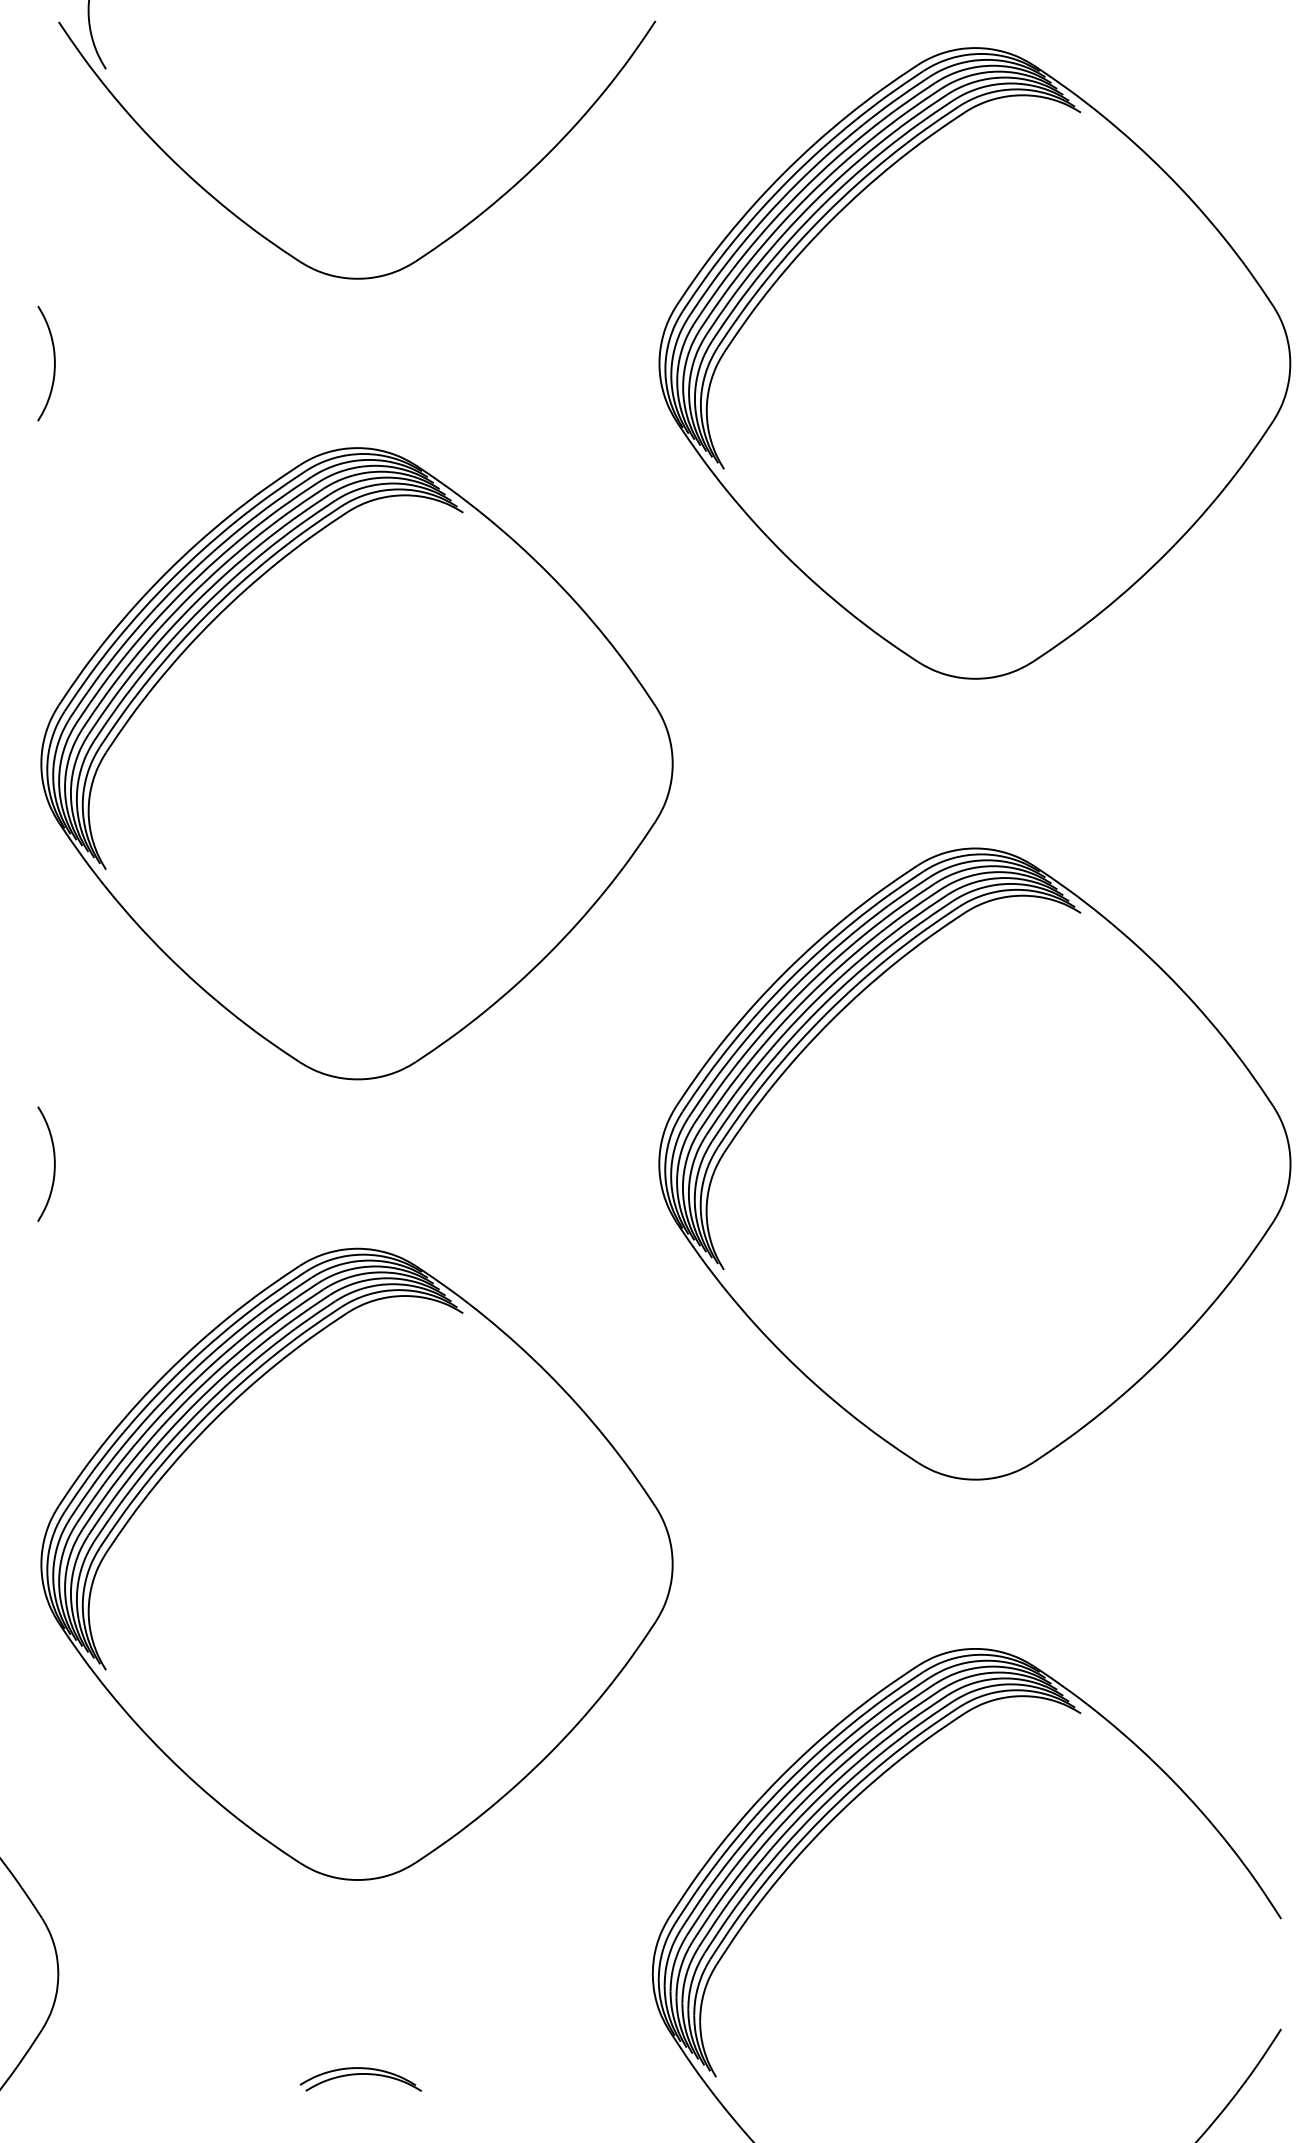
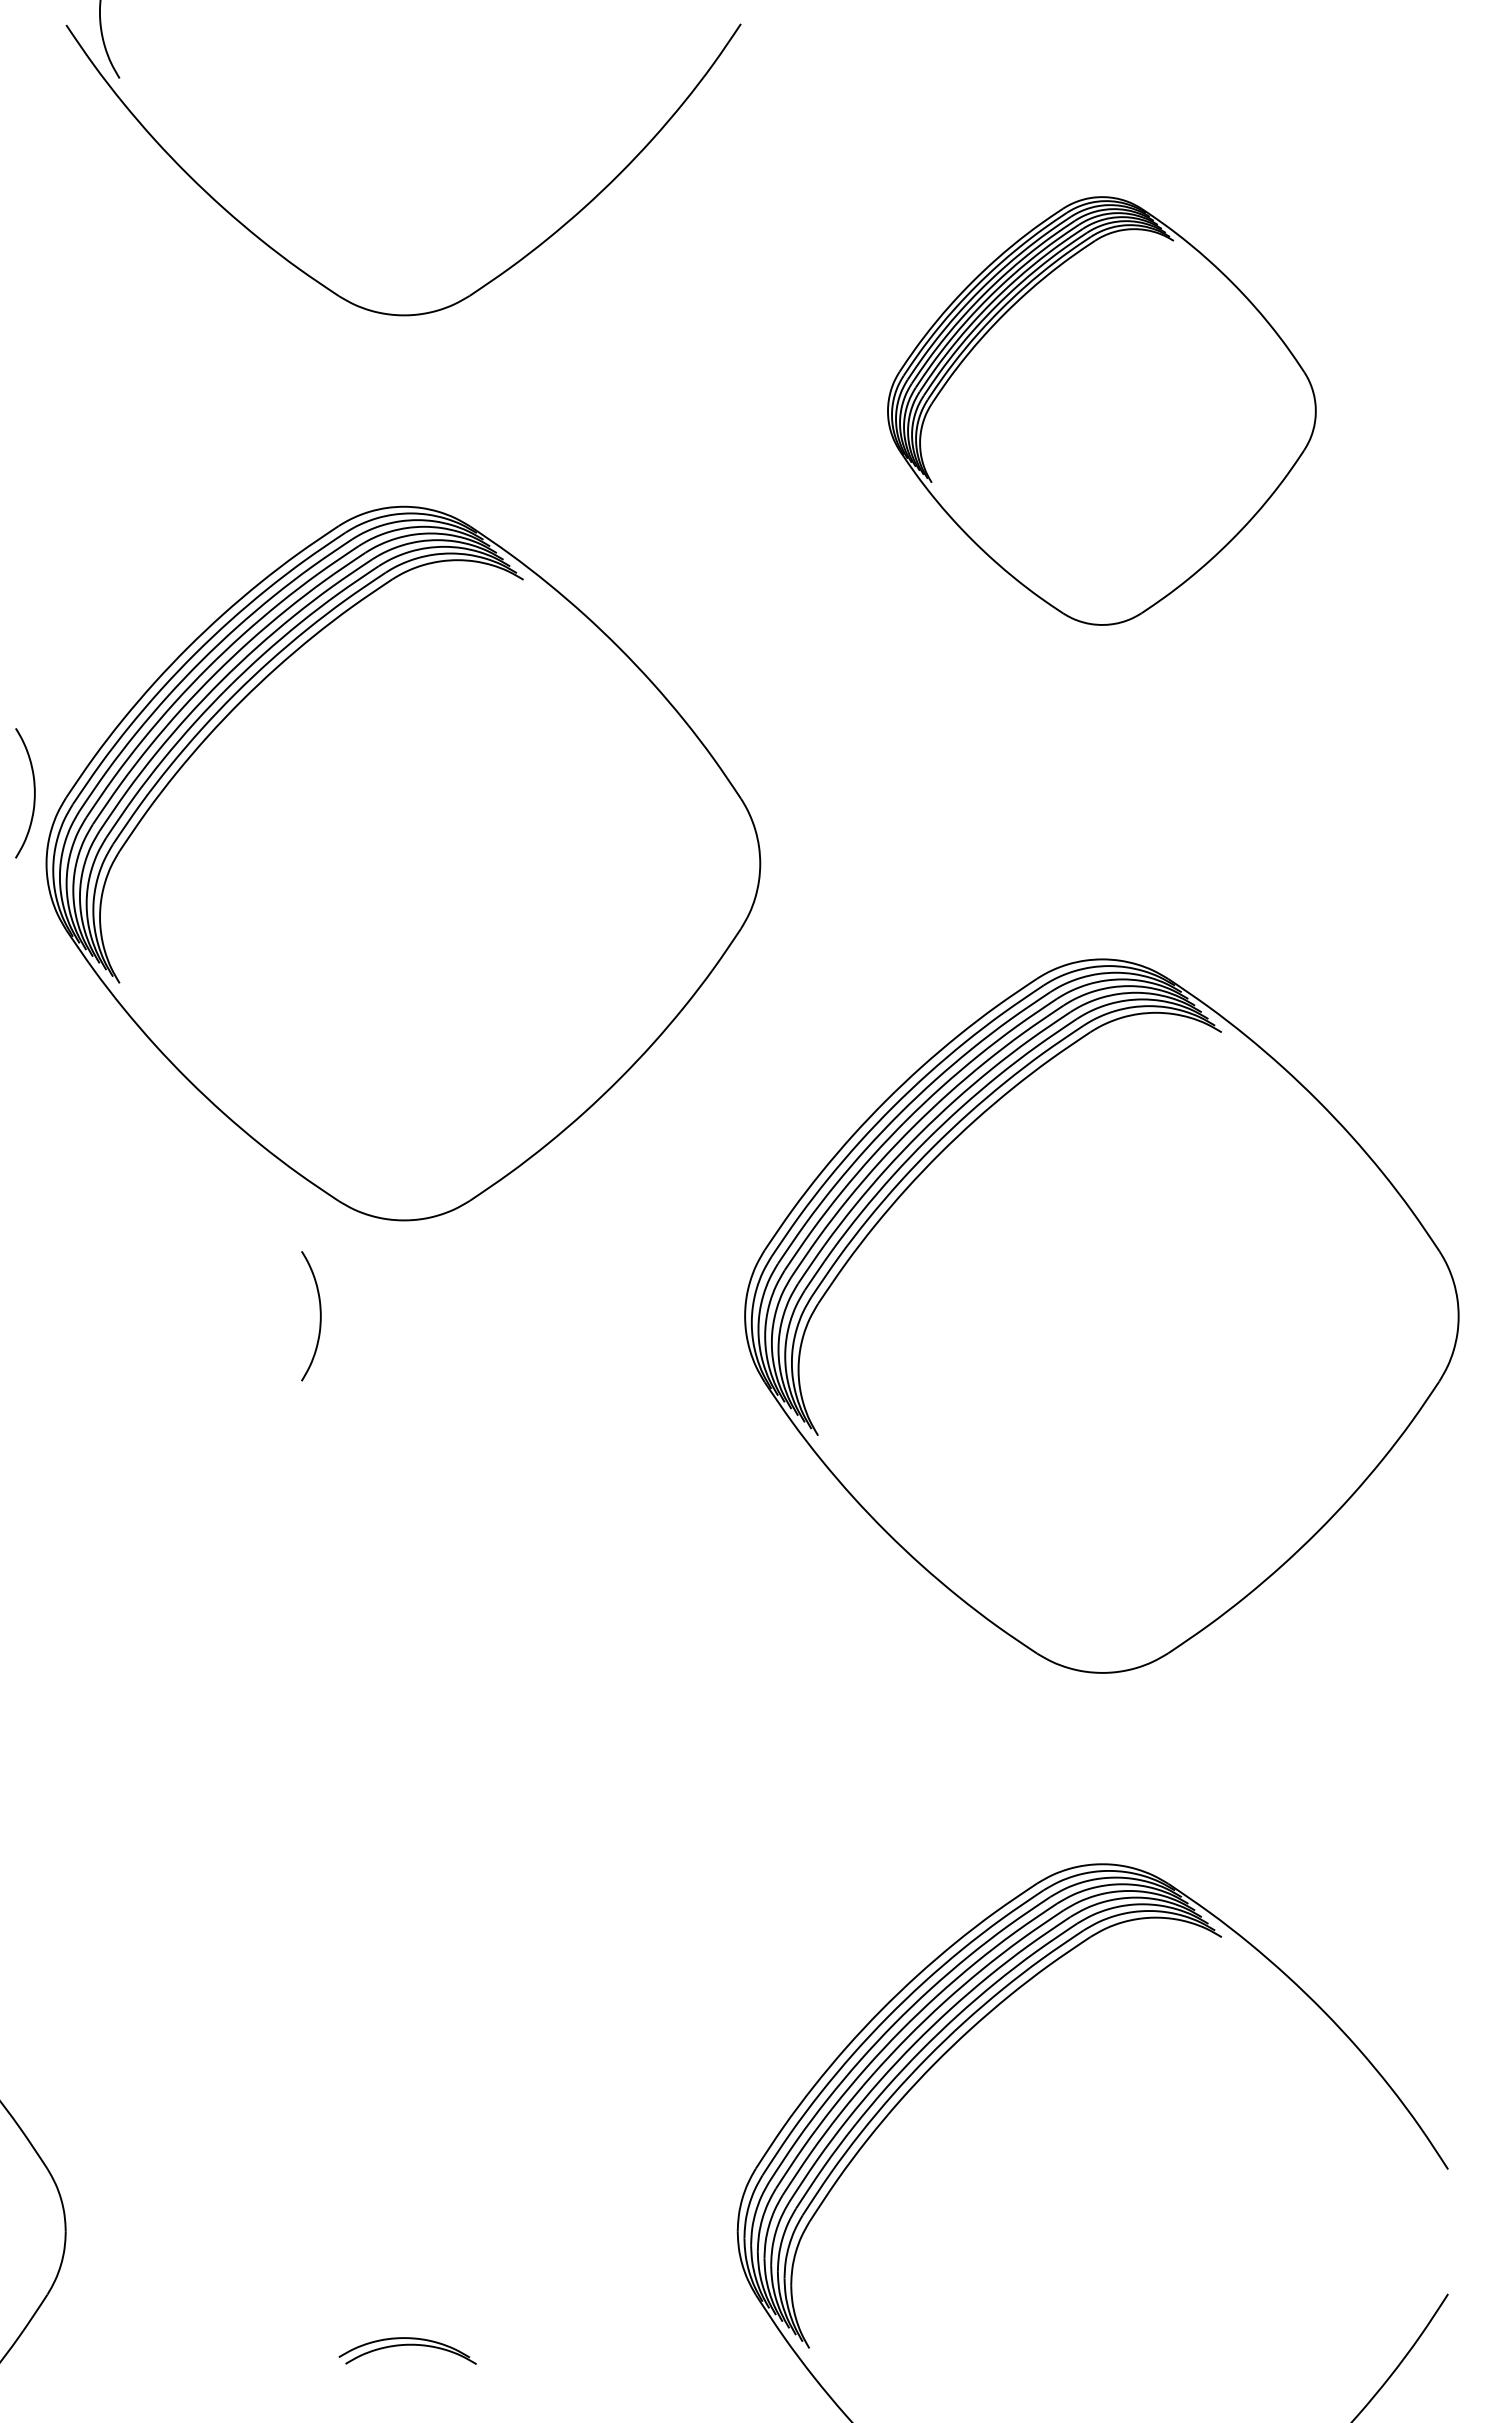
part: (974, 362) -> (1101, 410), size x0.6
curve: (53, 367) -> (33, 797), moved
curve: (53, 1165) -> (319, 1317), moved
part: (357, 1564) -> (403, 1768), removed

